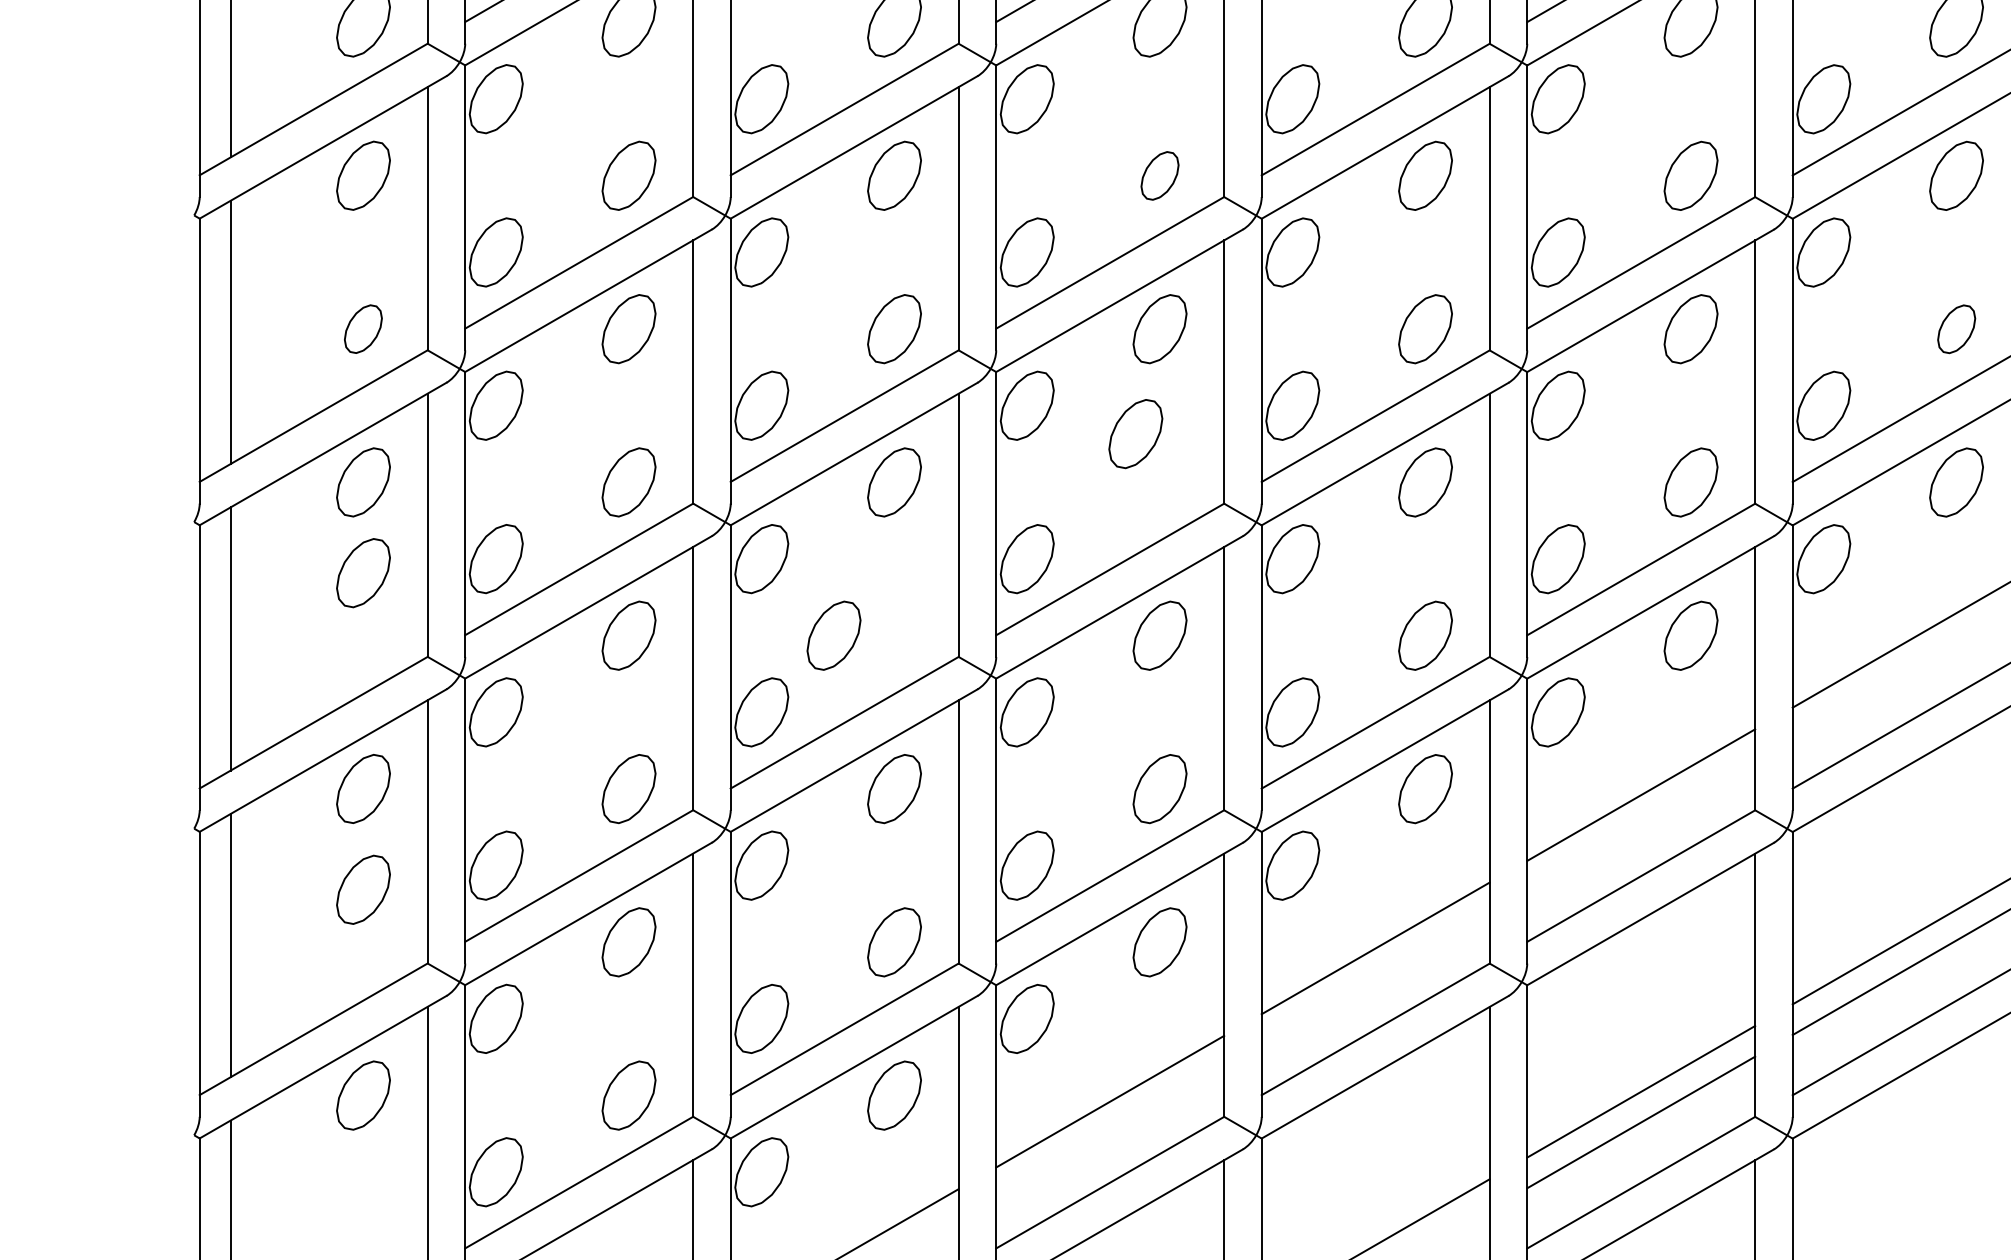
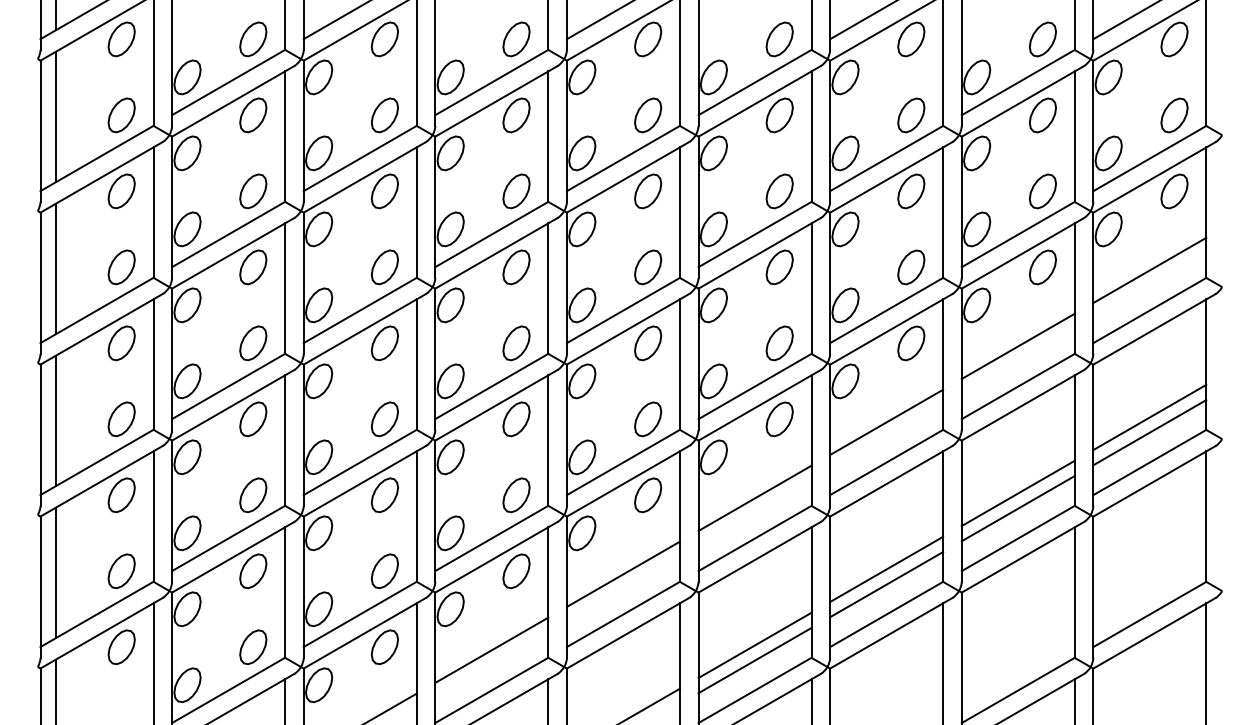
part: (1160, 176) -> (516, 191), size x1.43
part: (363, 329) -> (121, 267), size x1.43
part: (1956, 329) -> (911, 267), size x1.43
part: (1135, 434) -> (516, 343), moved
part: (363, 573) -> (121, 419), moved
part: (833, 636) -> (384, 419), moved
part: (363, 890) -> (121, 571), moved

